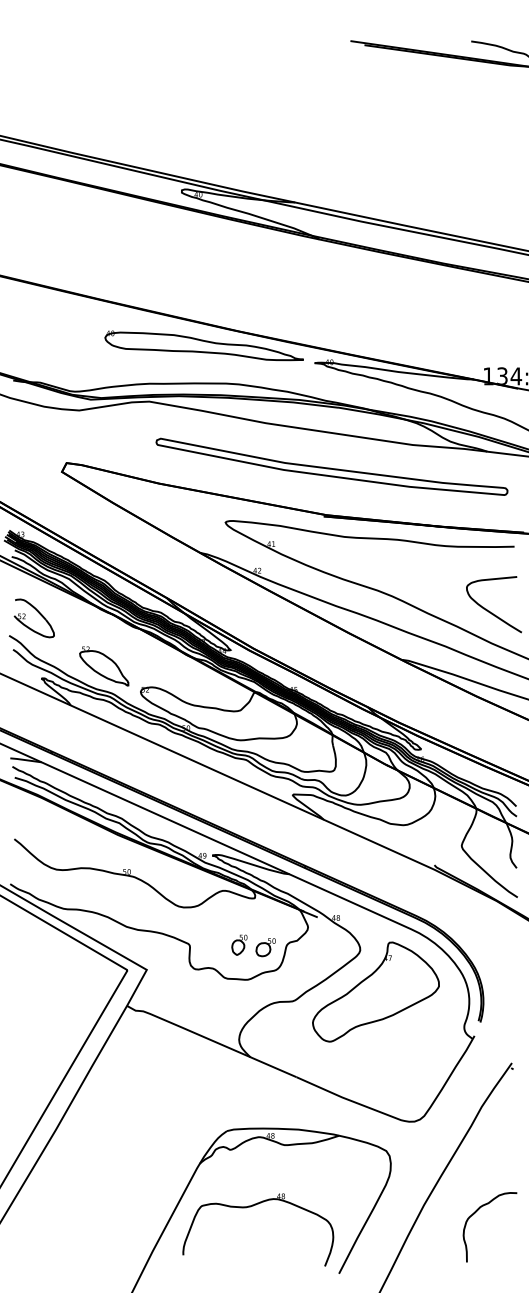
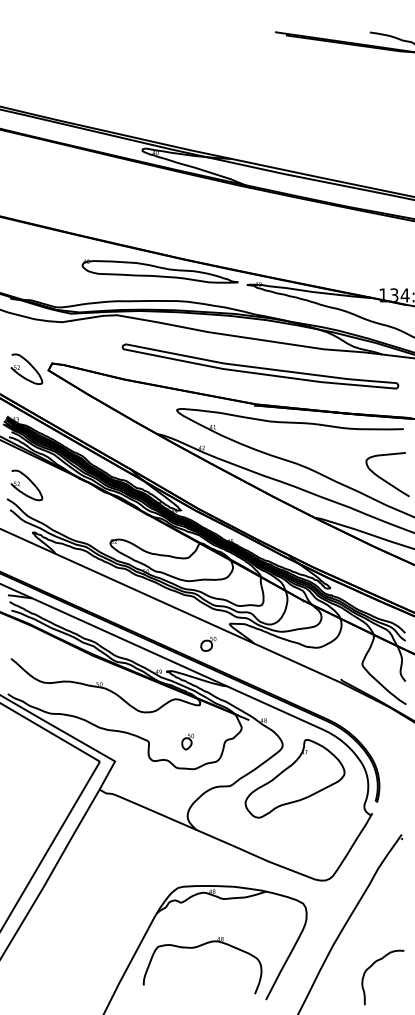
part: (38, 465) -> (30, 365), added
part: (104, 666) -> (81, 523), removed
part: (265, 947) -> (208, 644), moved
curve: (475, 1213) -> (371, 966), moved

